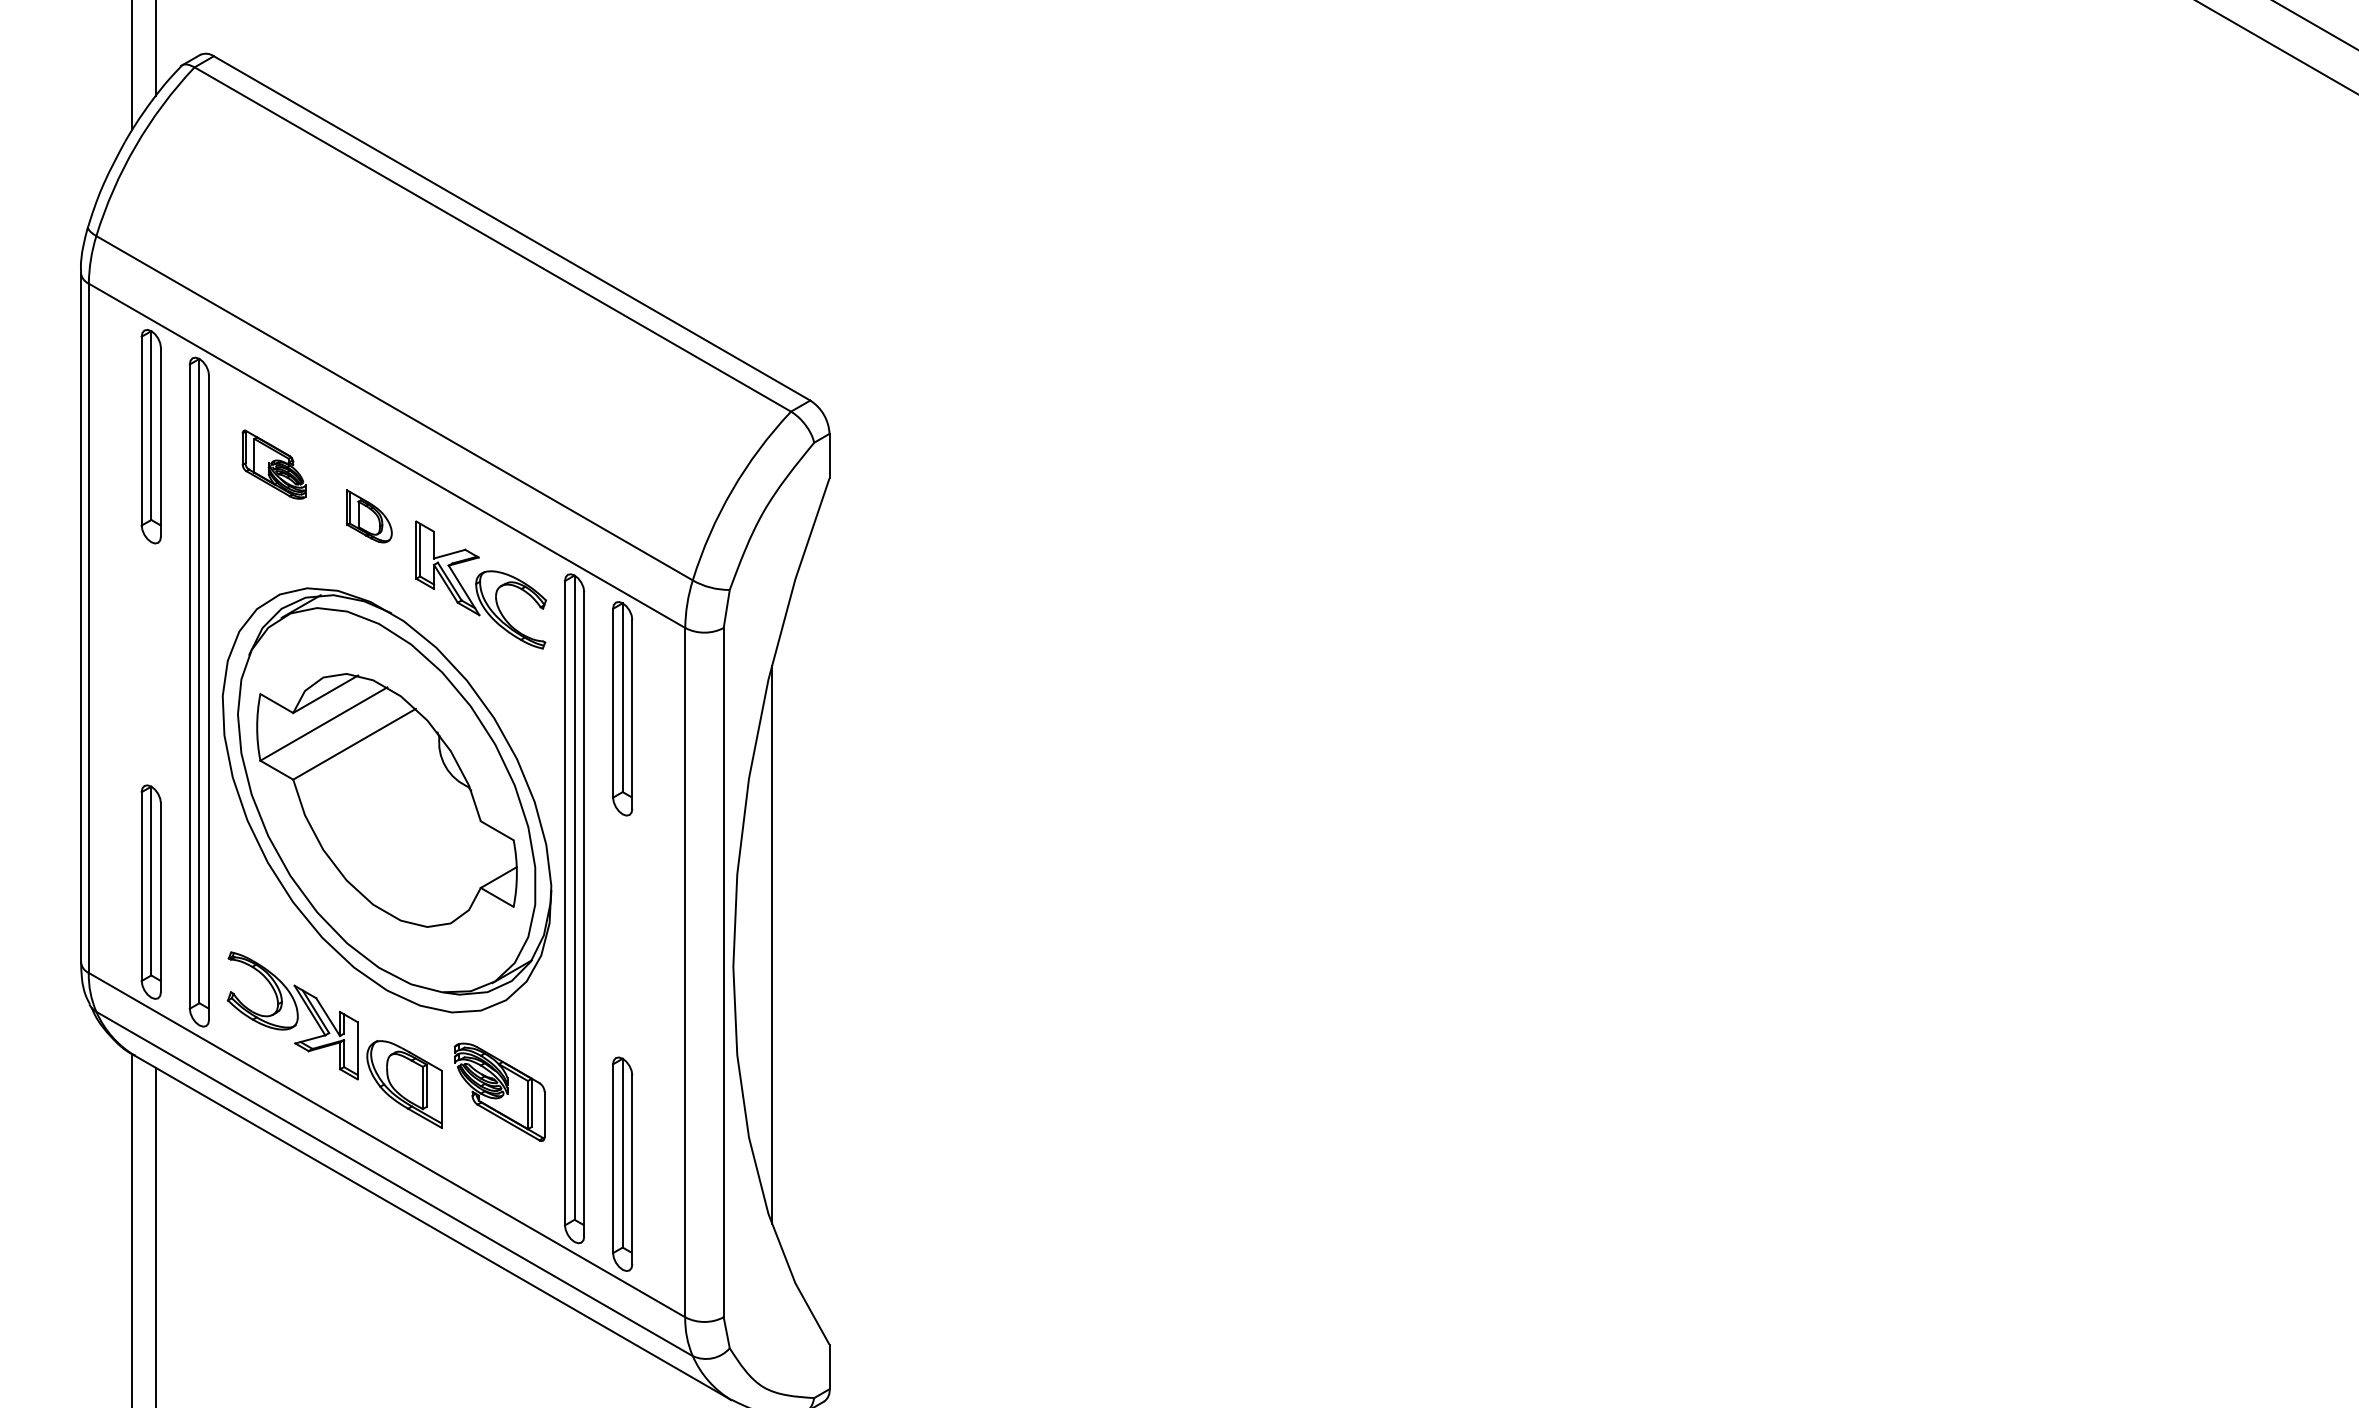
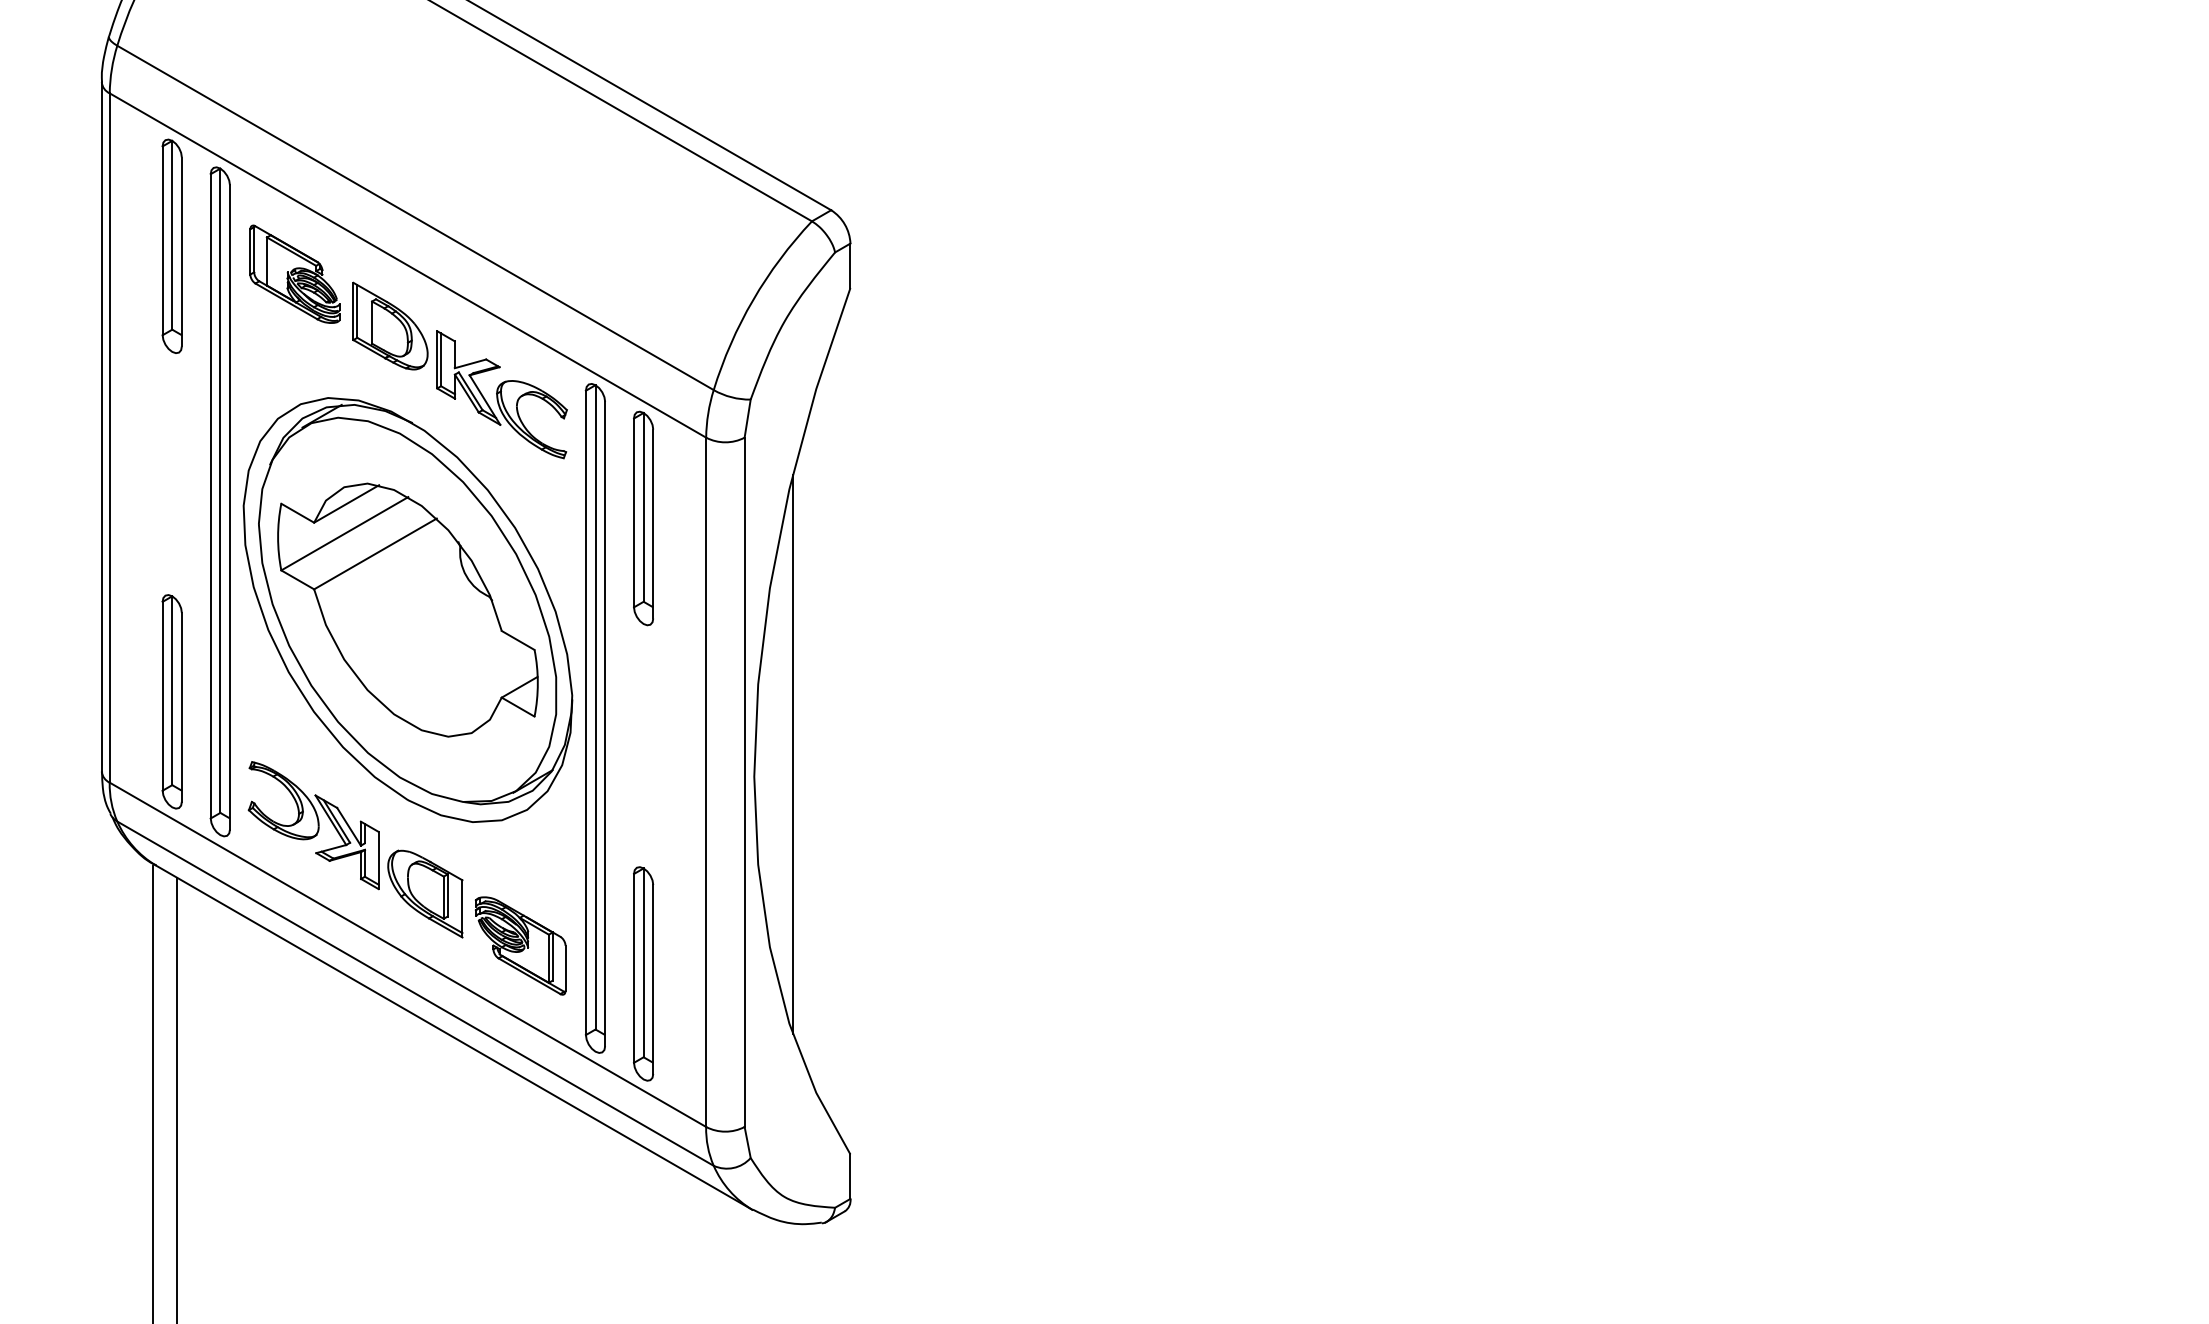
part: (273, 464) -> (294, 274), size x1.43
part: (369, 516) -> (390, 326), size x1.67
part: (499, 1091) -> (520, 945), moved

